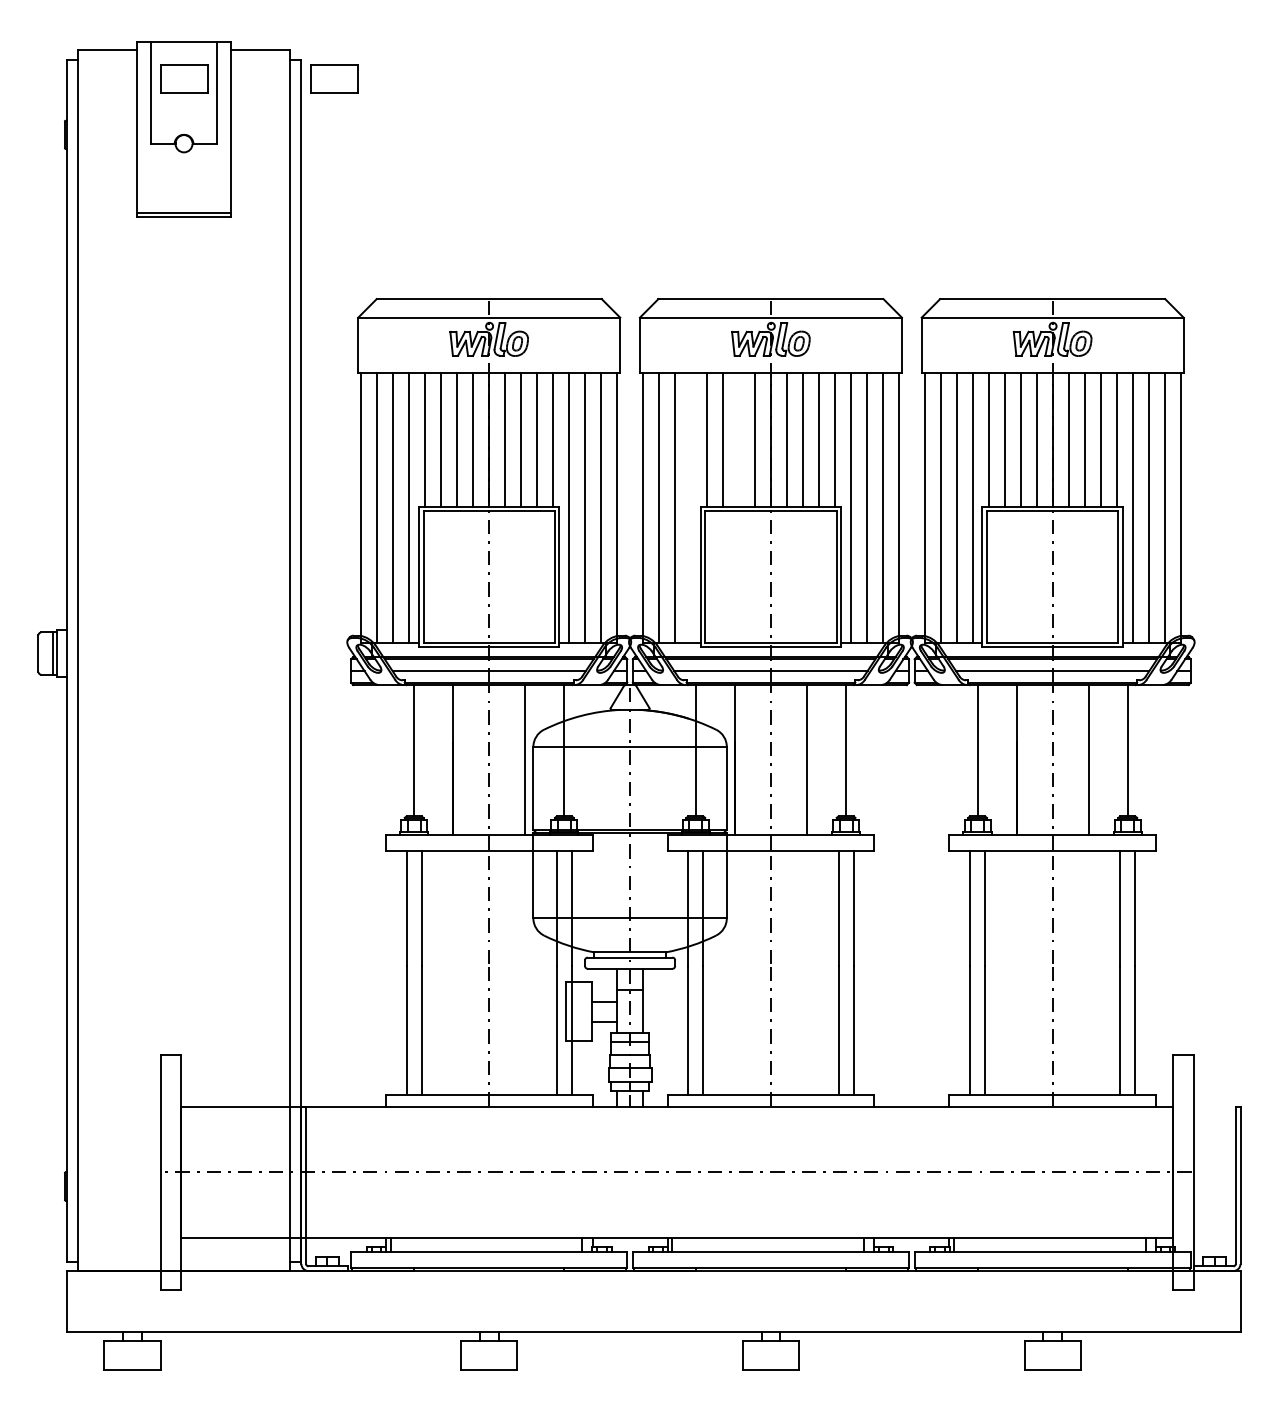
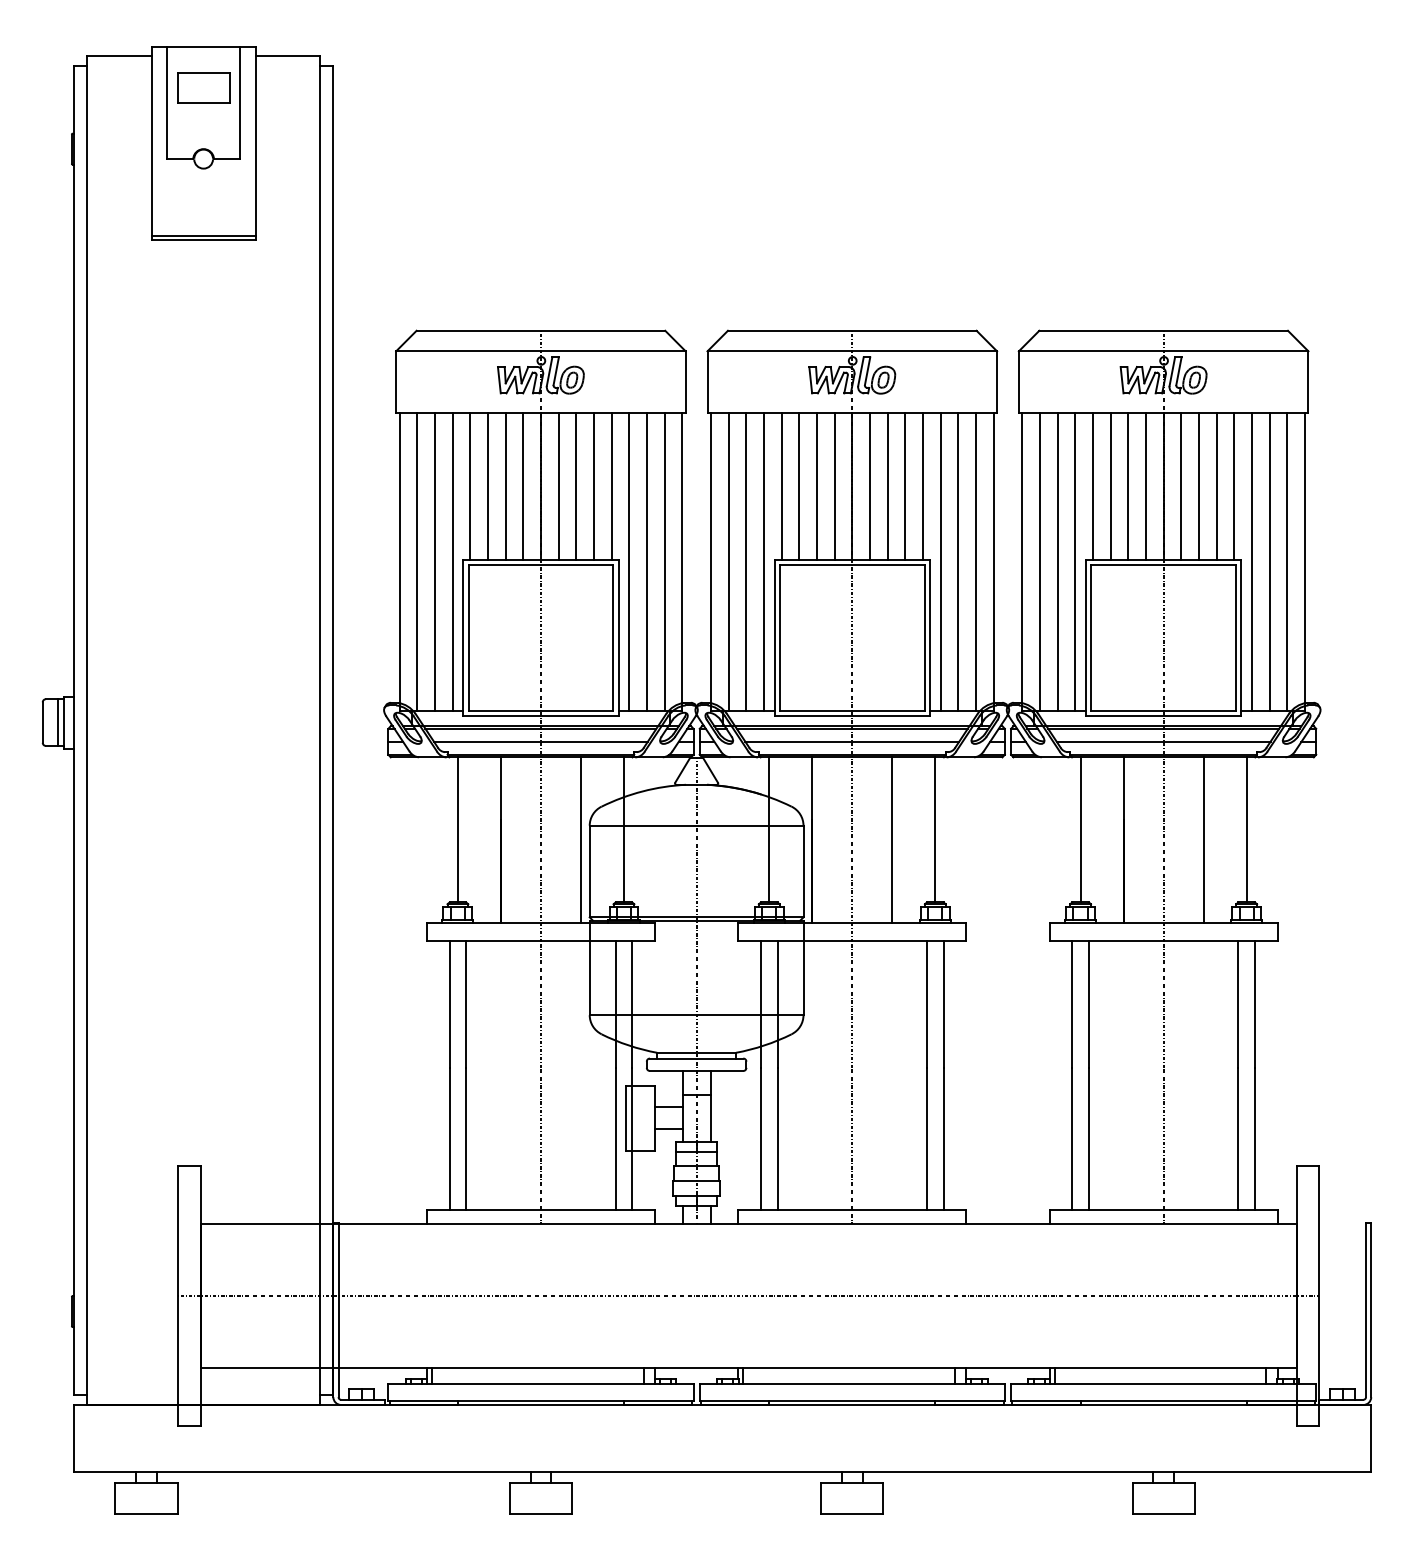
part: (334, 78) -> (369, 86), removed
line: (739, 439) -> (817, 485), added
line: (691, 507) -> (764, 561), added

